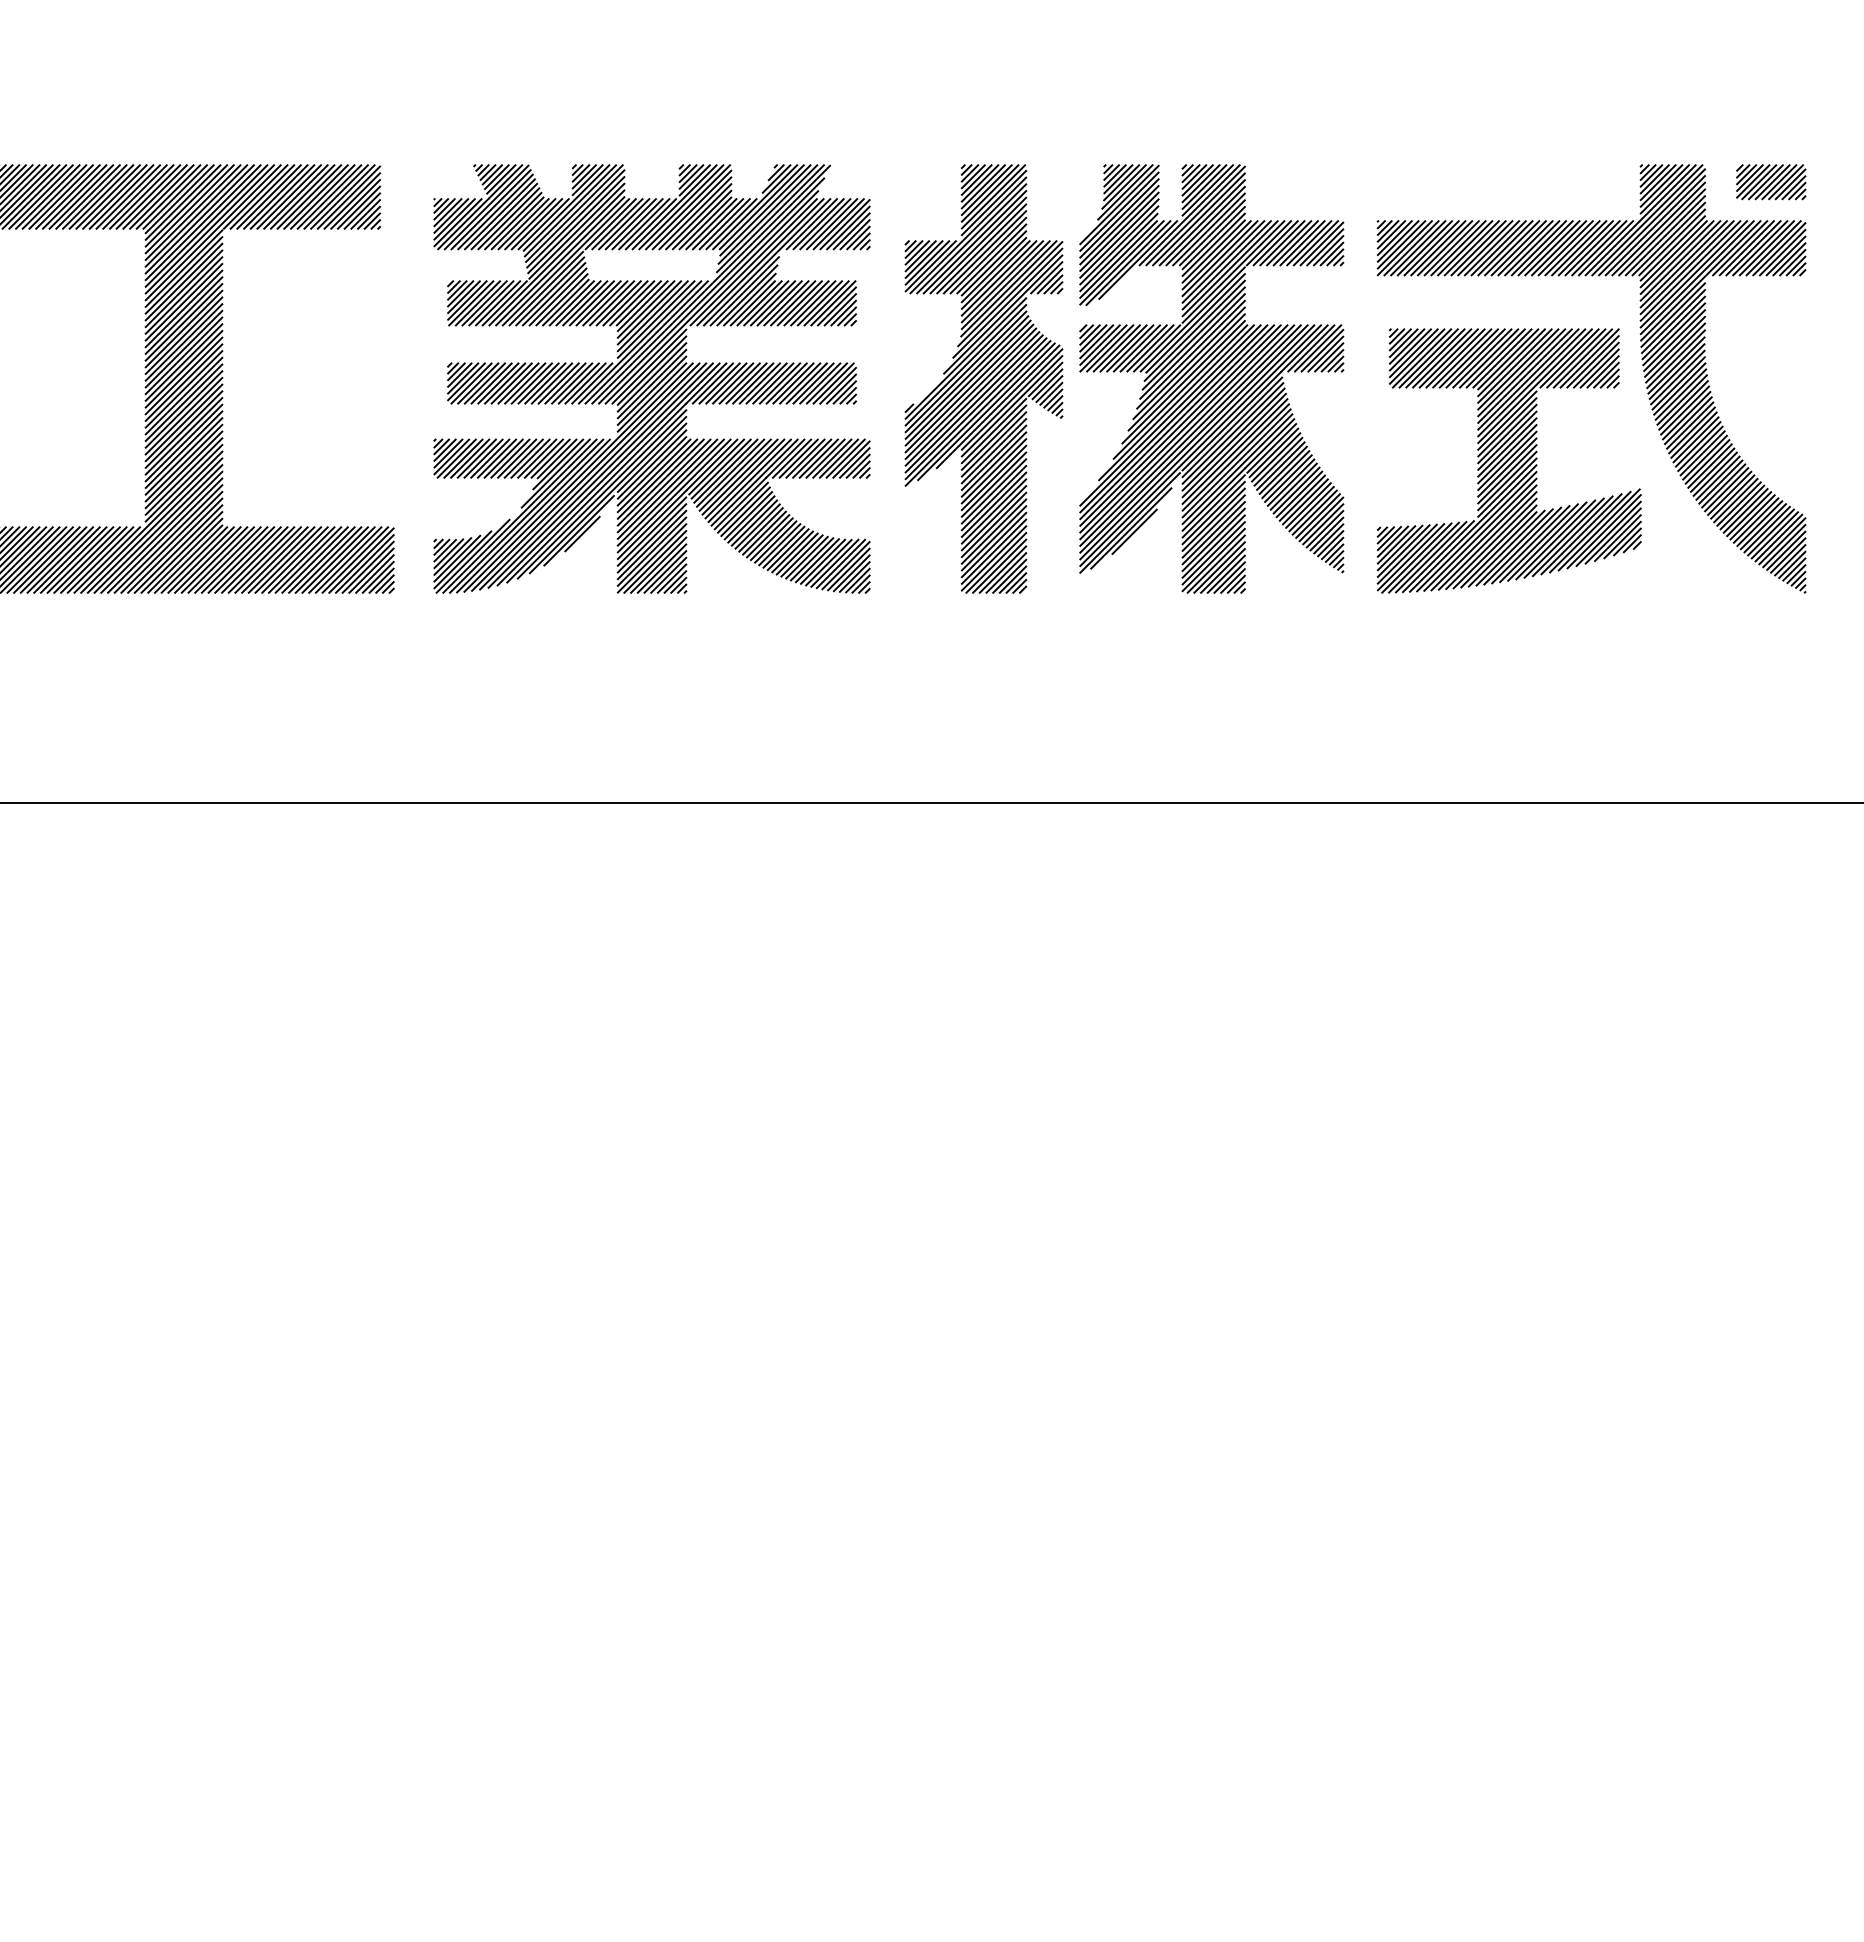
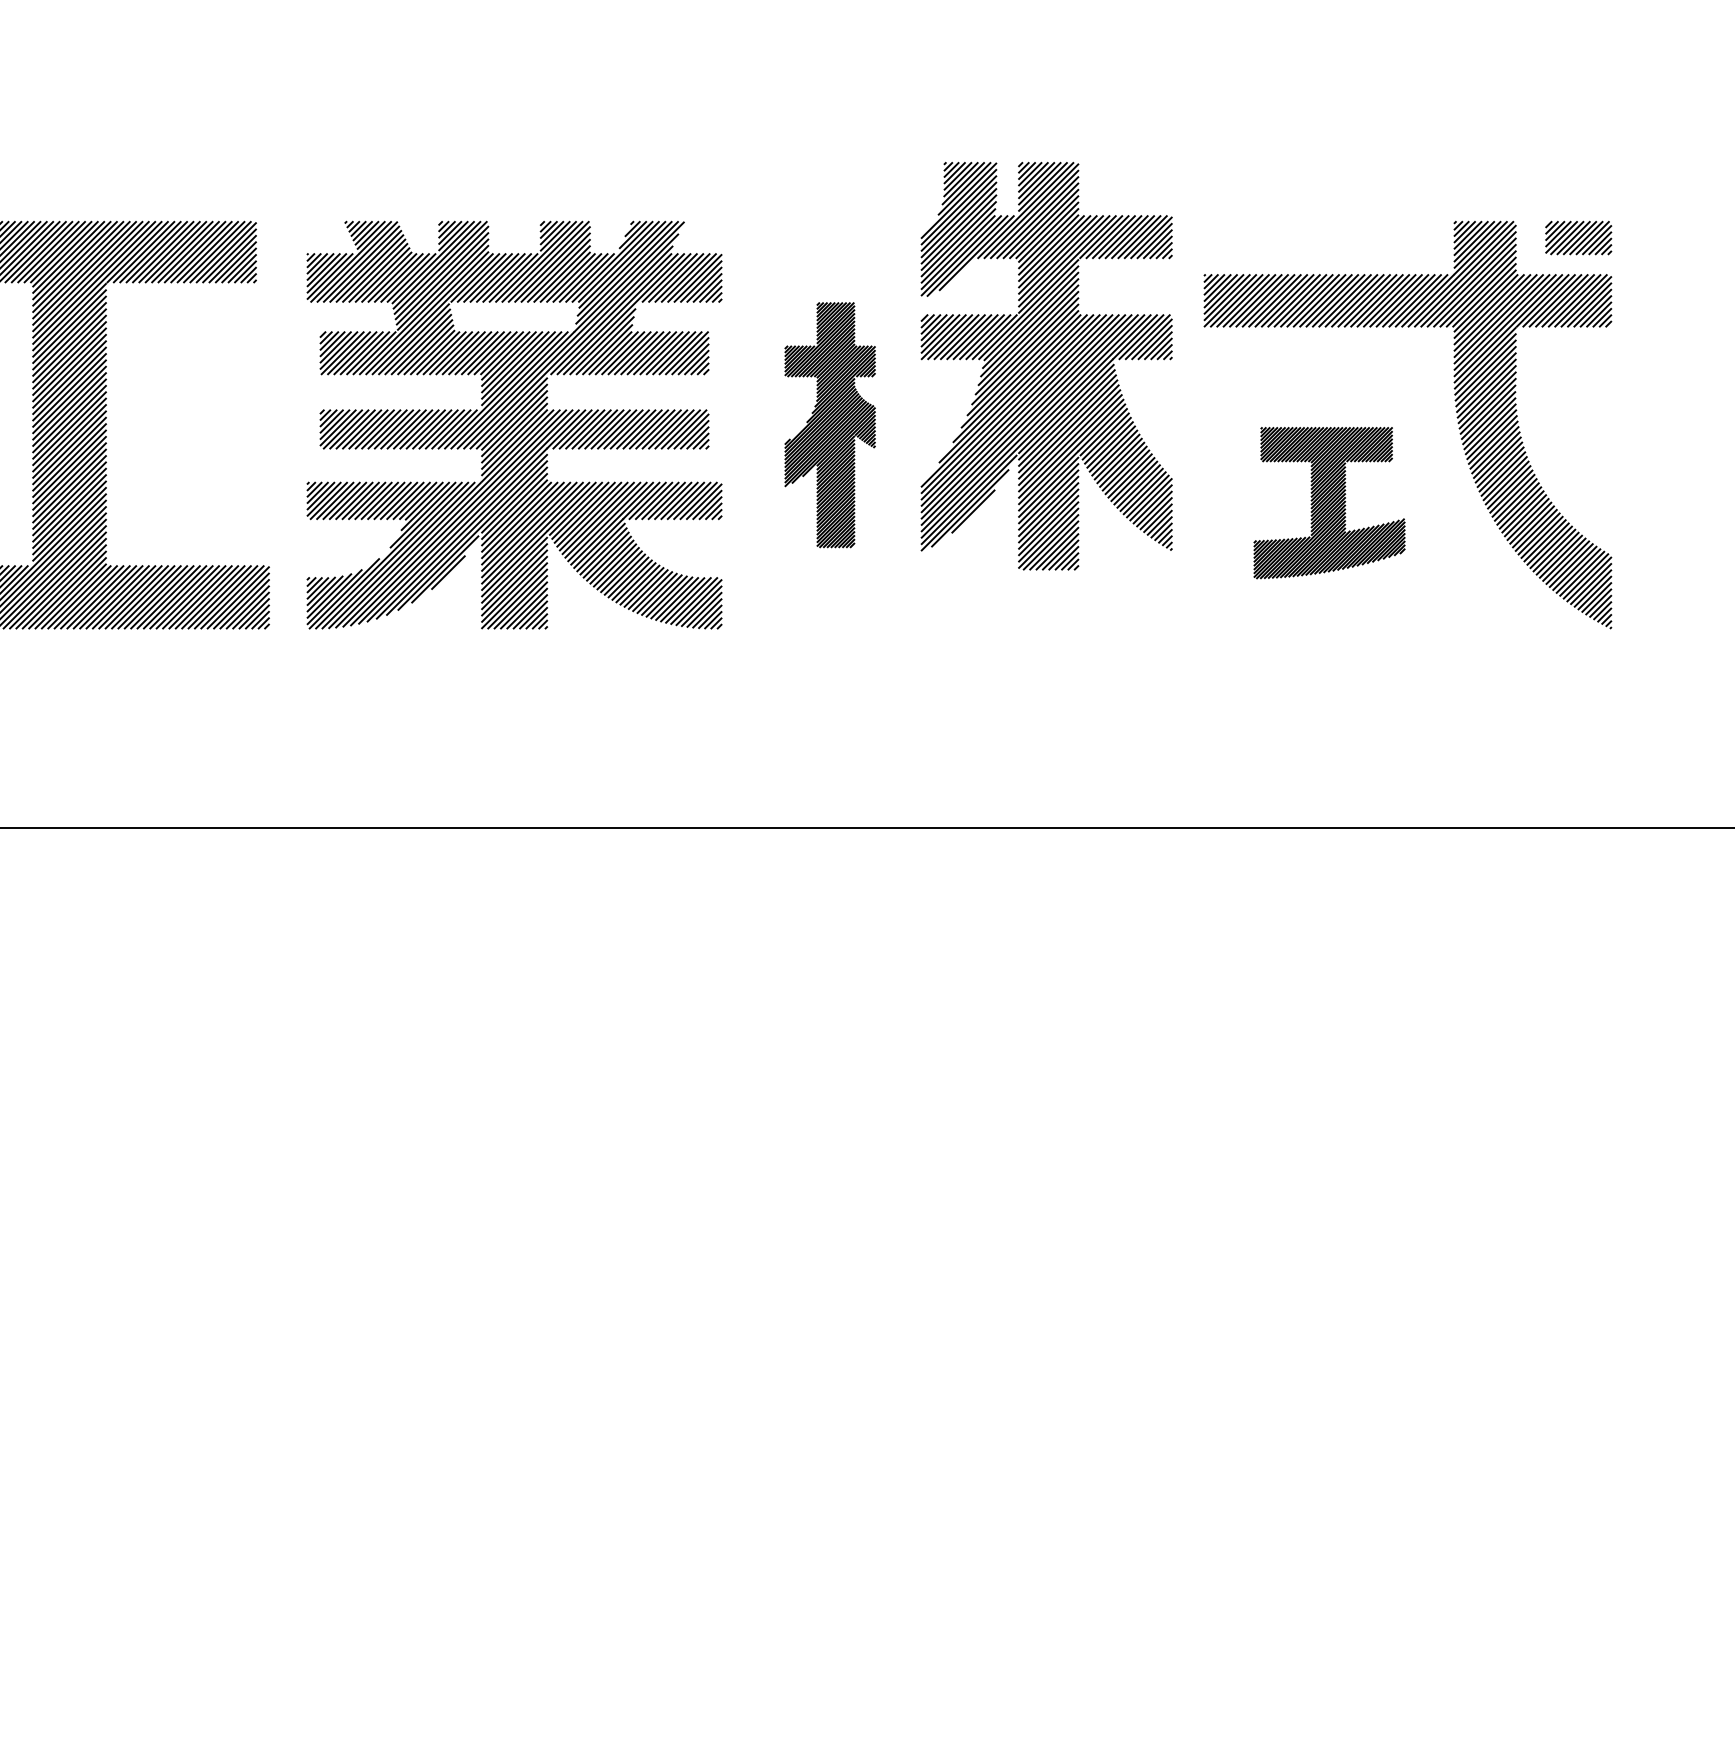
part: (983, 378) -> (829, 424), size x0.6
part: (1211, 378) -> (1046, 365), moved
part: (1508, 460) -> (1328, 502), size x0.6

